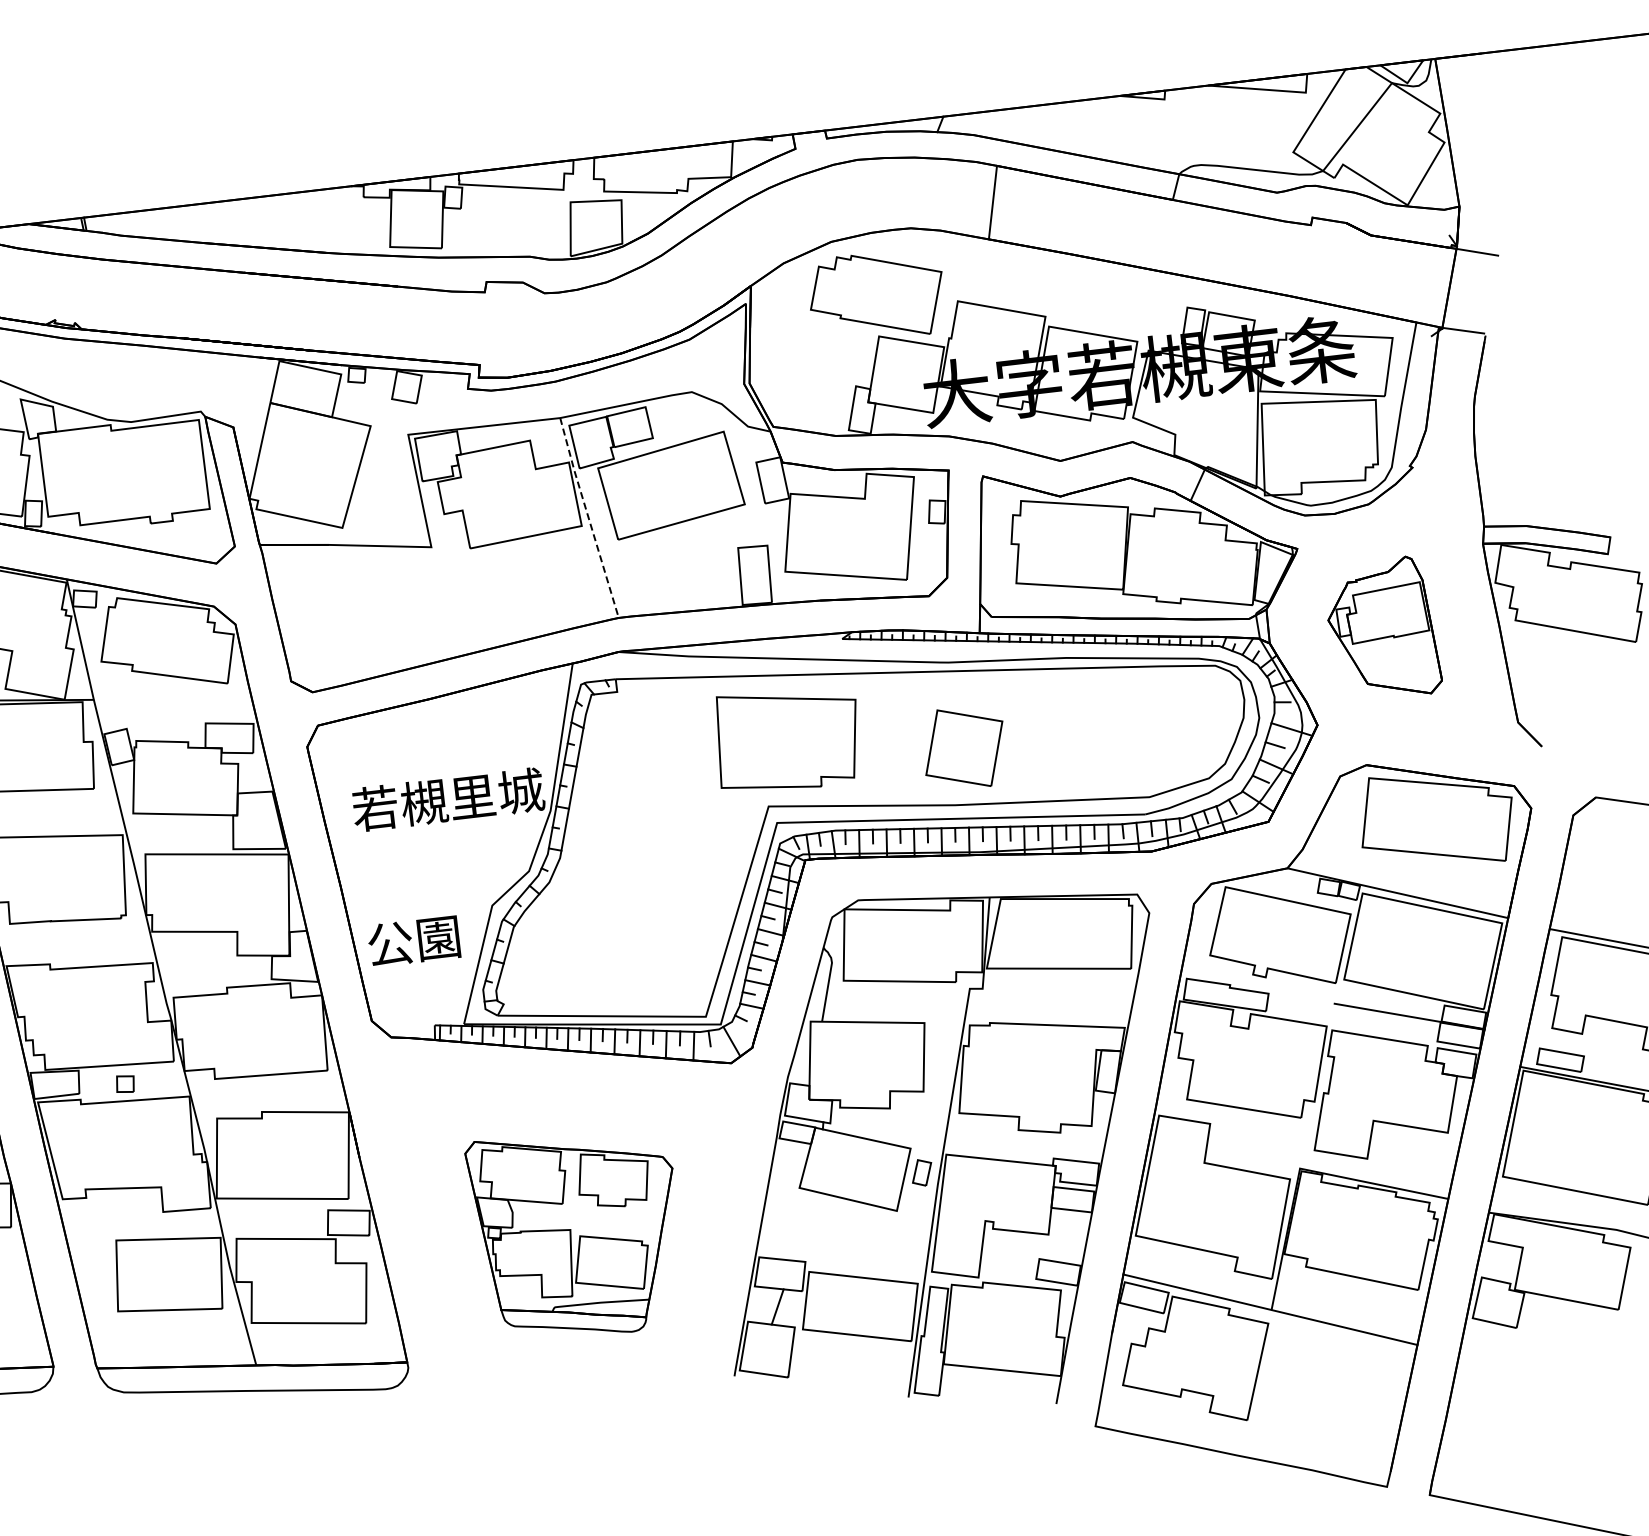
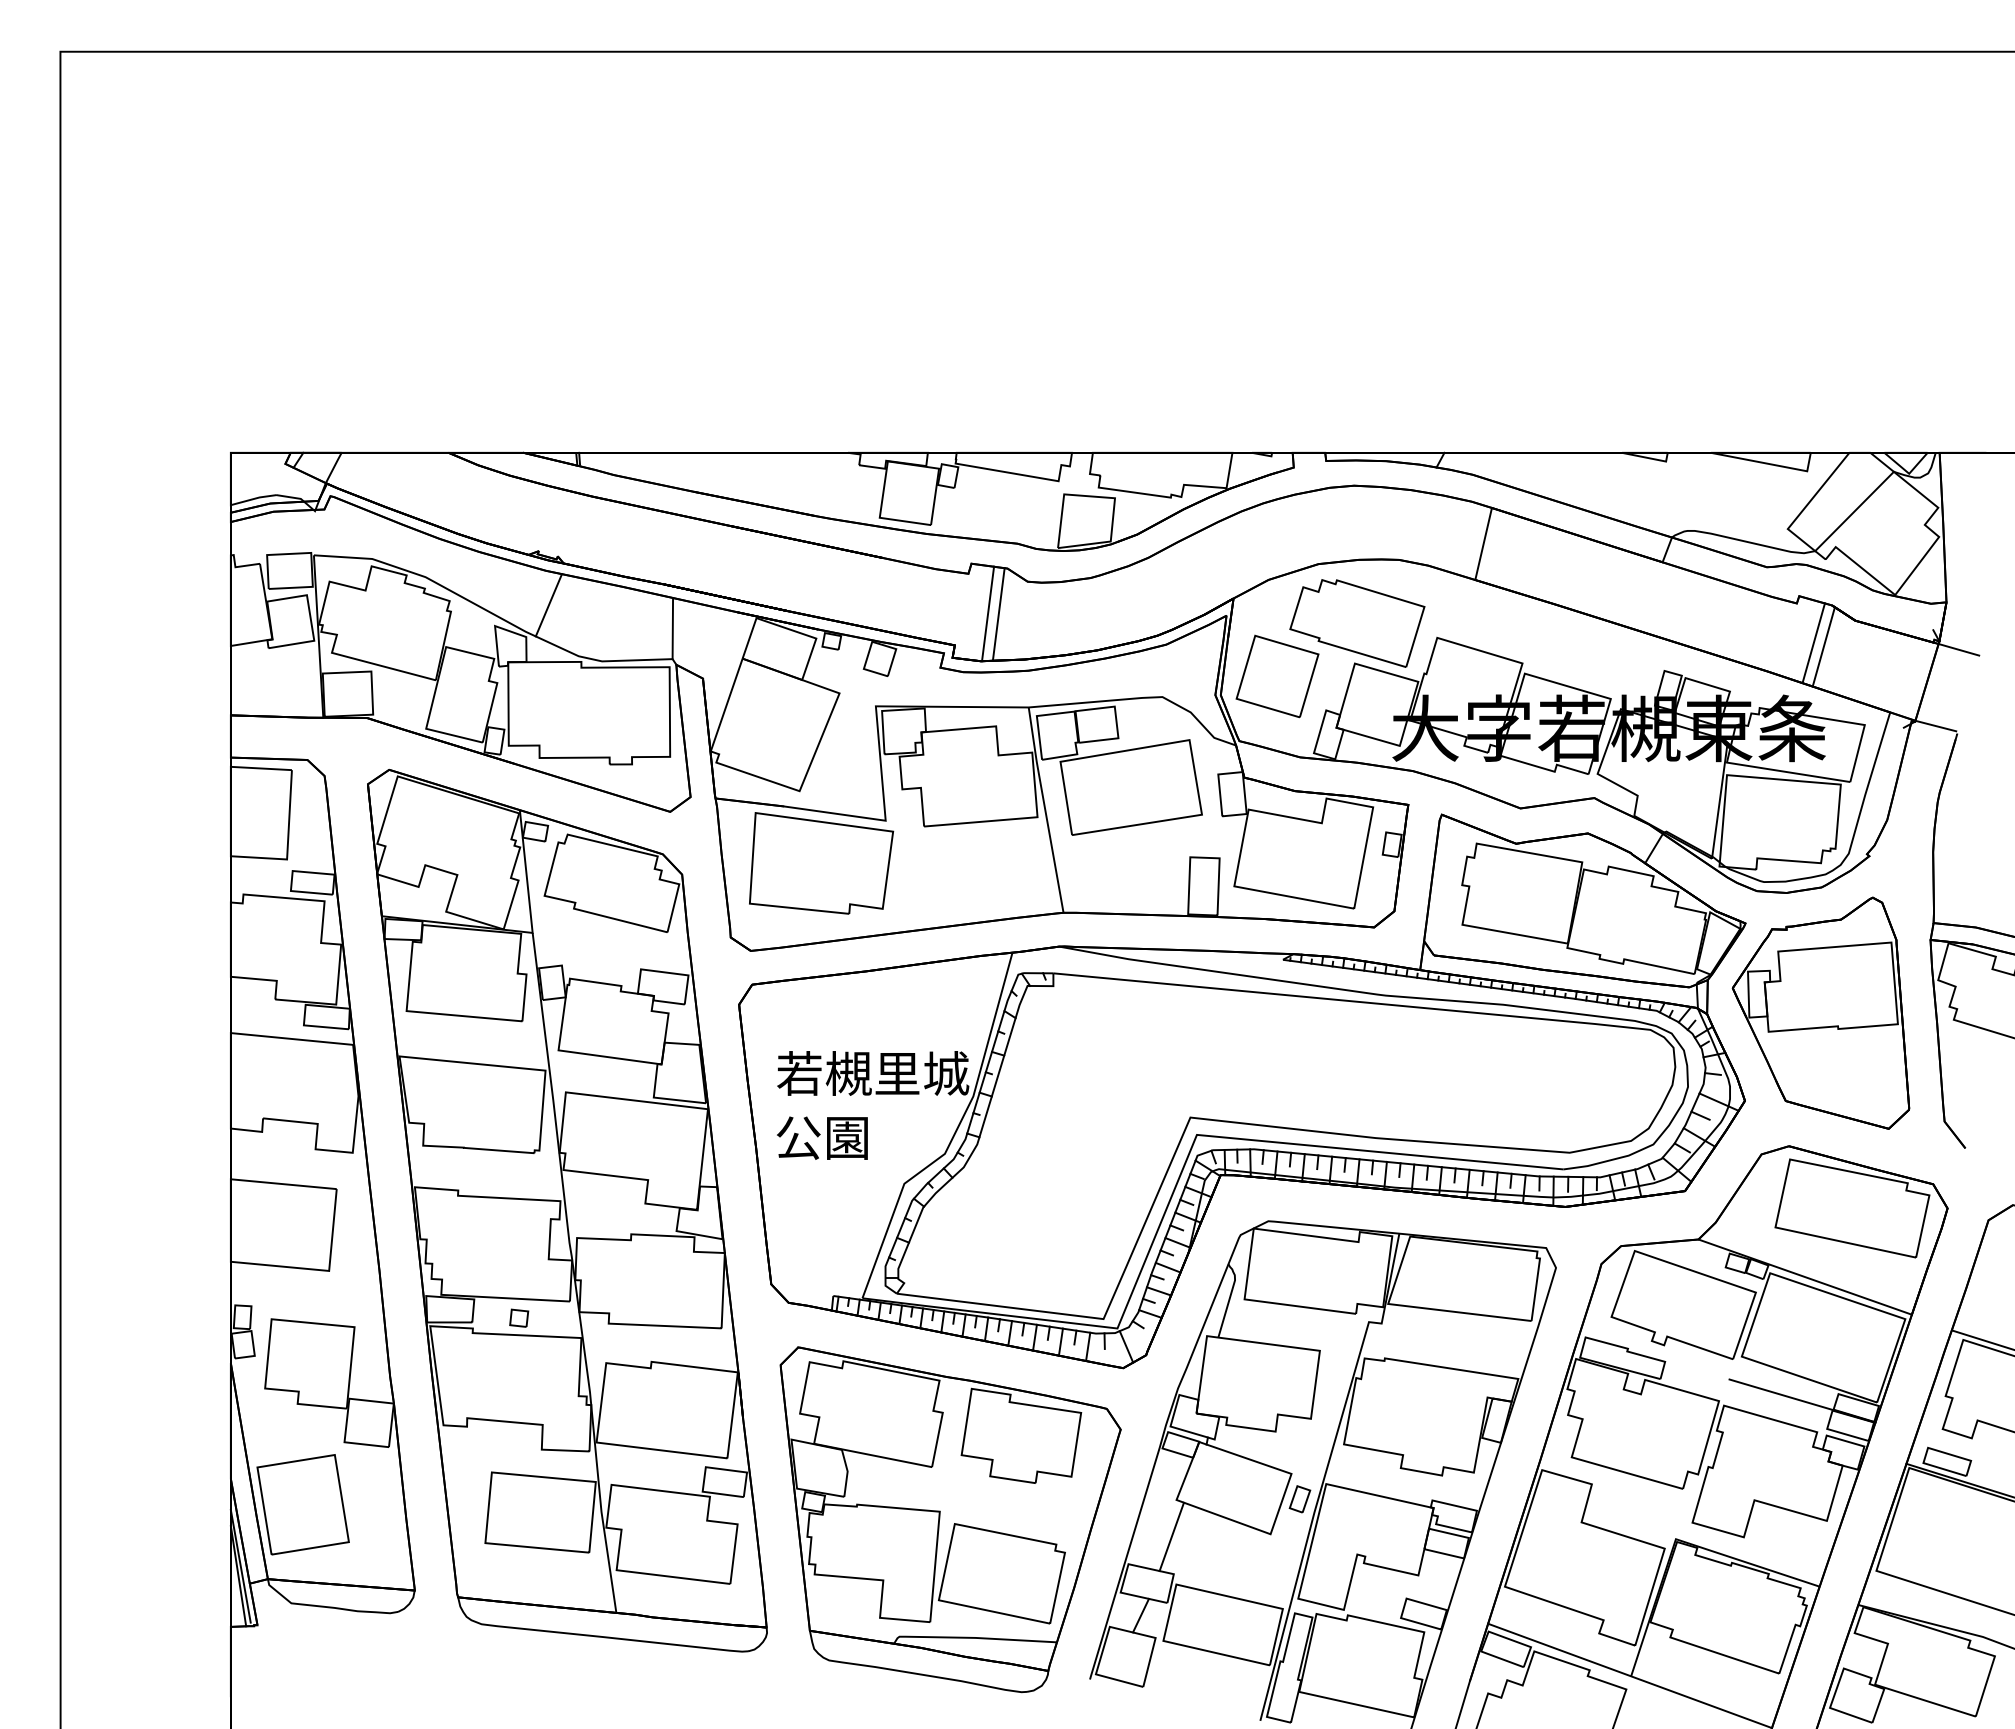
line: (1332, 262) -> (1813, 643), added
line: (1342, 264) -> (1823, 646), added
line: (509, 329) -> (988, 613), added
line: (519, 329) -> (998, 614), added
line: (71, 372) -> (548, 605), added
line: (197, 381) -> (672, 628), added
line: (588, 517) -> (1045, 809), dashed -> solid
part: (1382, 628) -> (1820, 1012), size x1.67
part: (788, 739) -> (821, 863), moved
part: (964, 748) -> (1277, 676), moved
text: (413, 940) -> (822, 1137), moved
line: (798, 1224) -> (1171, 1536), added
part: (577, 1233) -> (950, 1519), size x1.67

